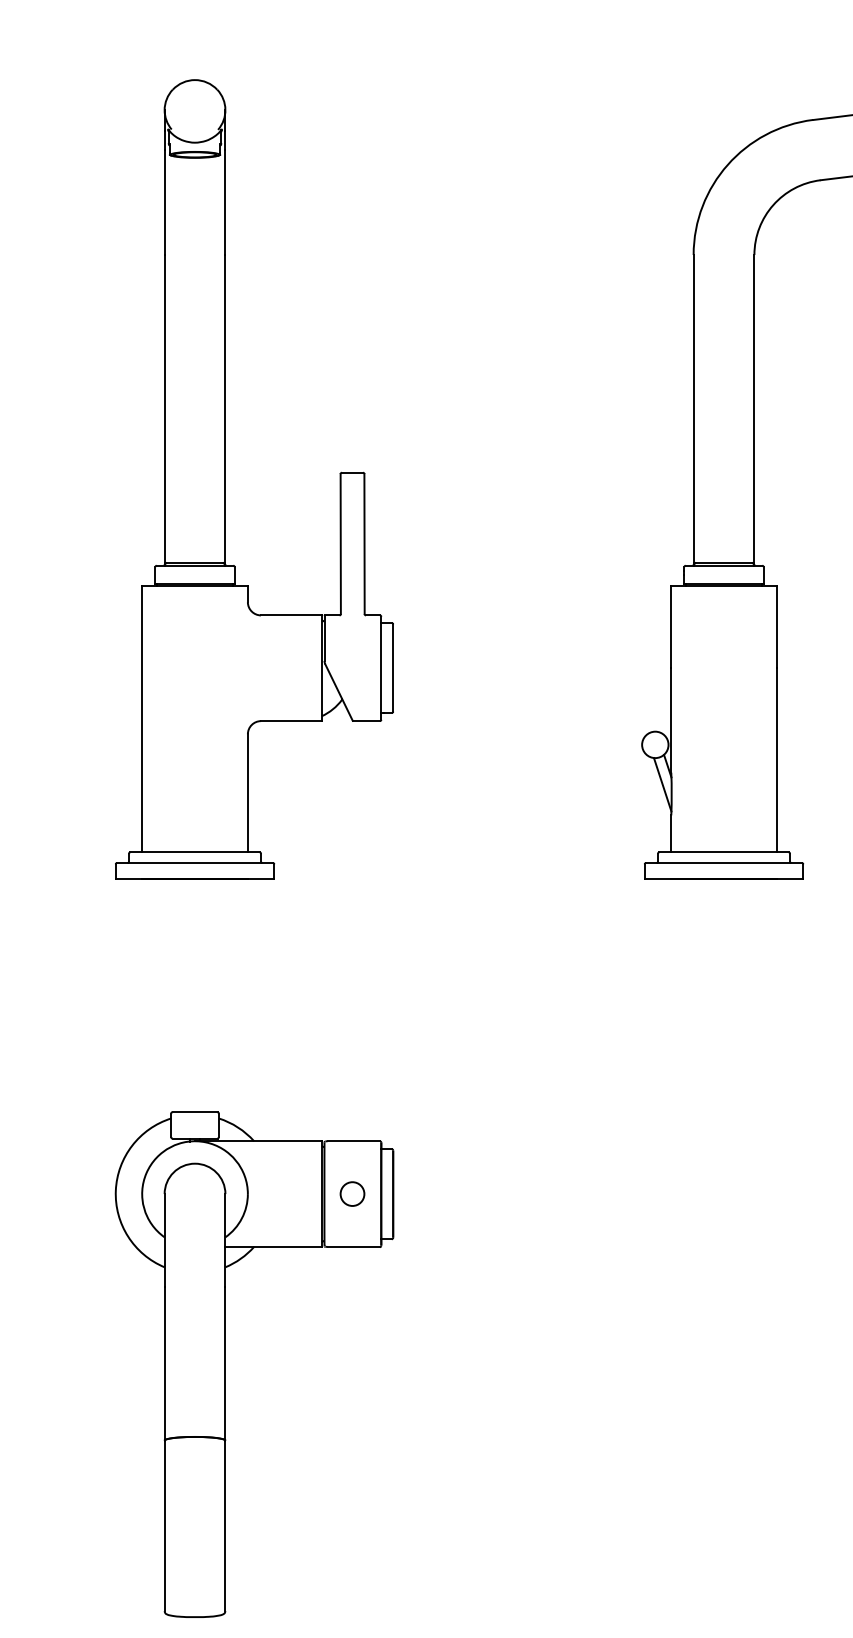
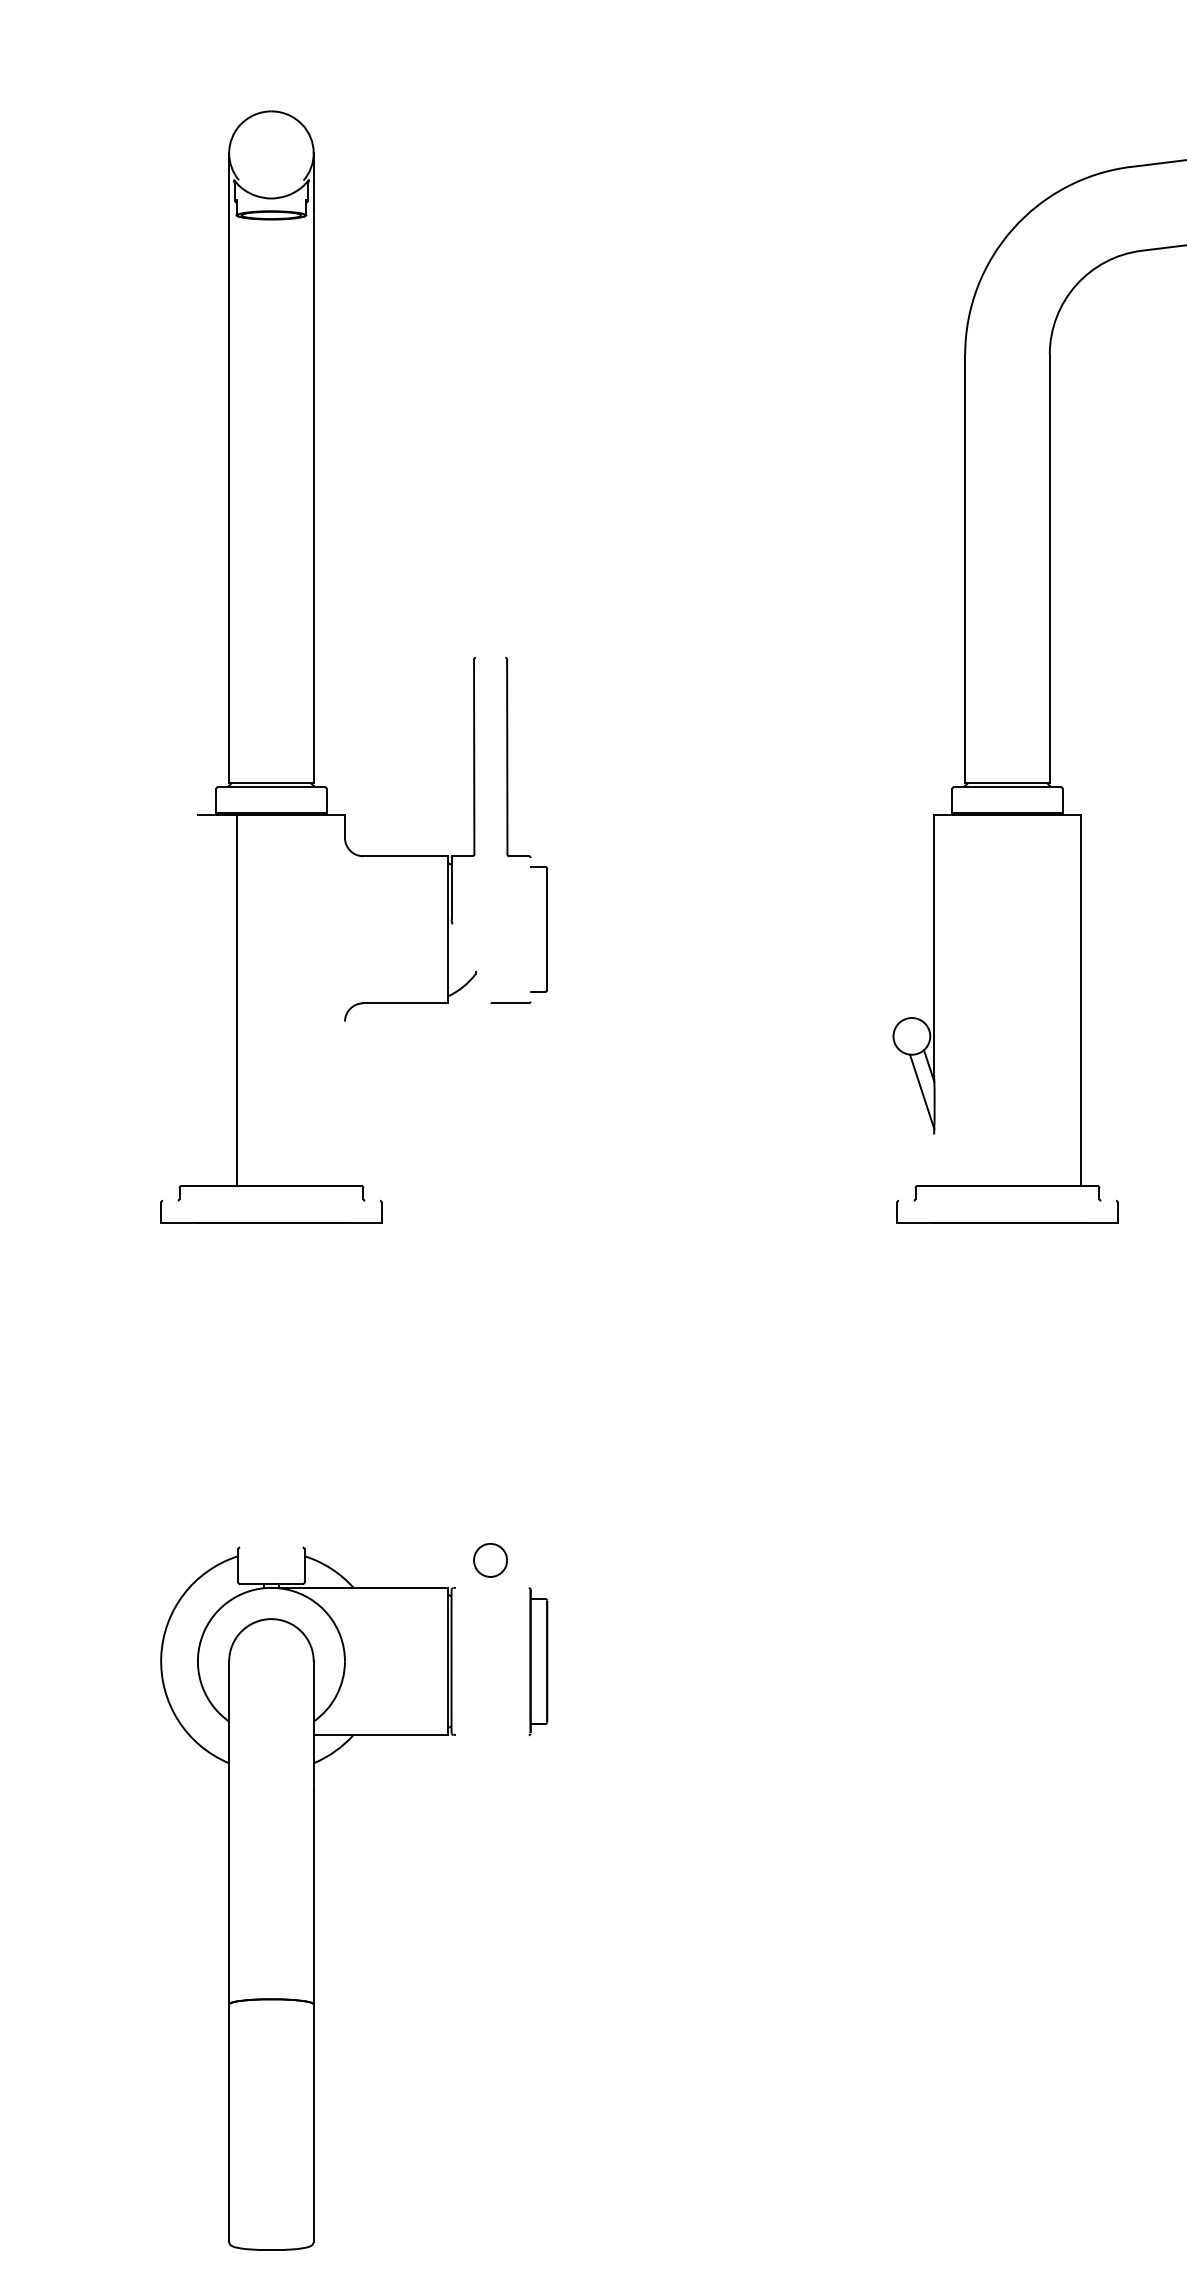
line: (352, 472) -> (490, 657), removed
line: (381, 668) -> (530, 929), removed
line: (338, 692) -> (471, 963), removed
line: (141, 719) -> (236, 1000), moved
line: (247, 793) -> (344, 1103), removed
line: (670, 834) -> (933, 1160), removed
line: (194, 862) -> (270, 1200), removed
line: (724, 862) -> (1007, 1200), removed
line: (195, 1112) -> (271, 1547), removed
line: (353, 1140) -> (492, 1587), removed
circle: (352, 1194) -> (490, 1560), moved
line: (353, 1246) -> (492, 1734), removed

